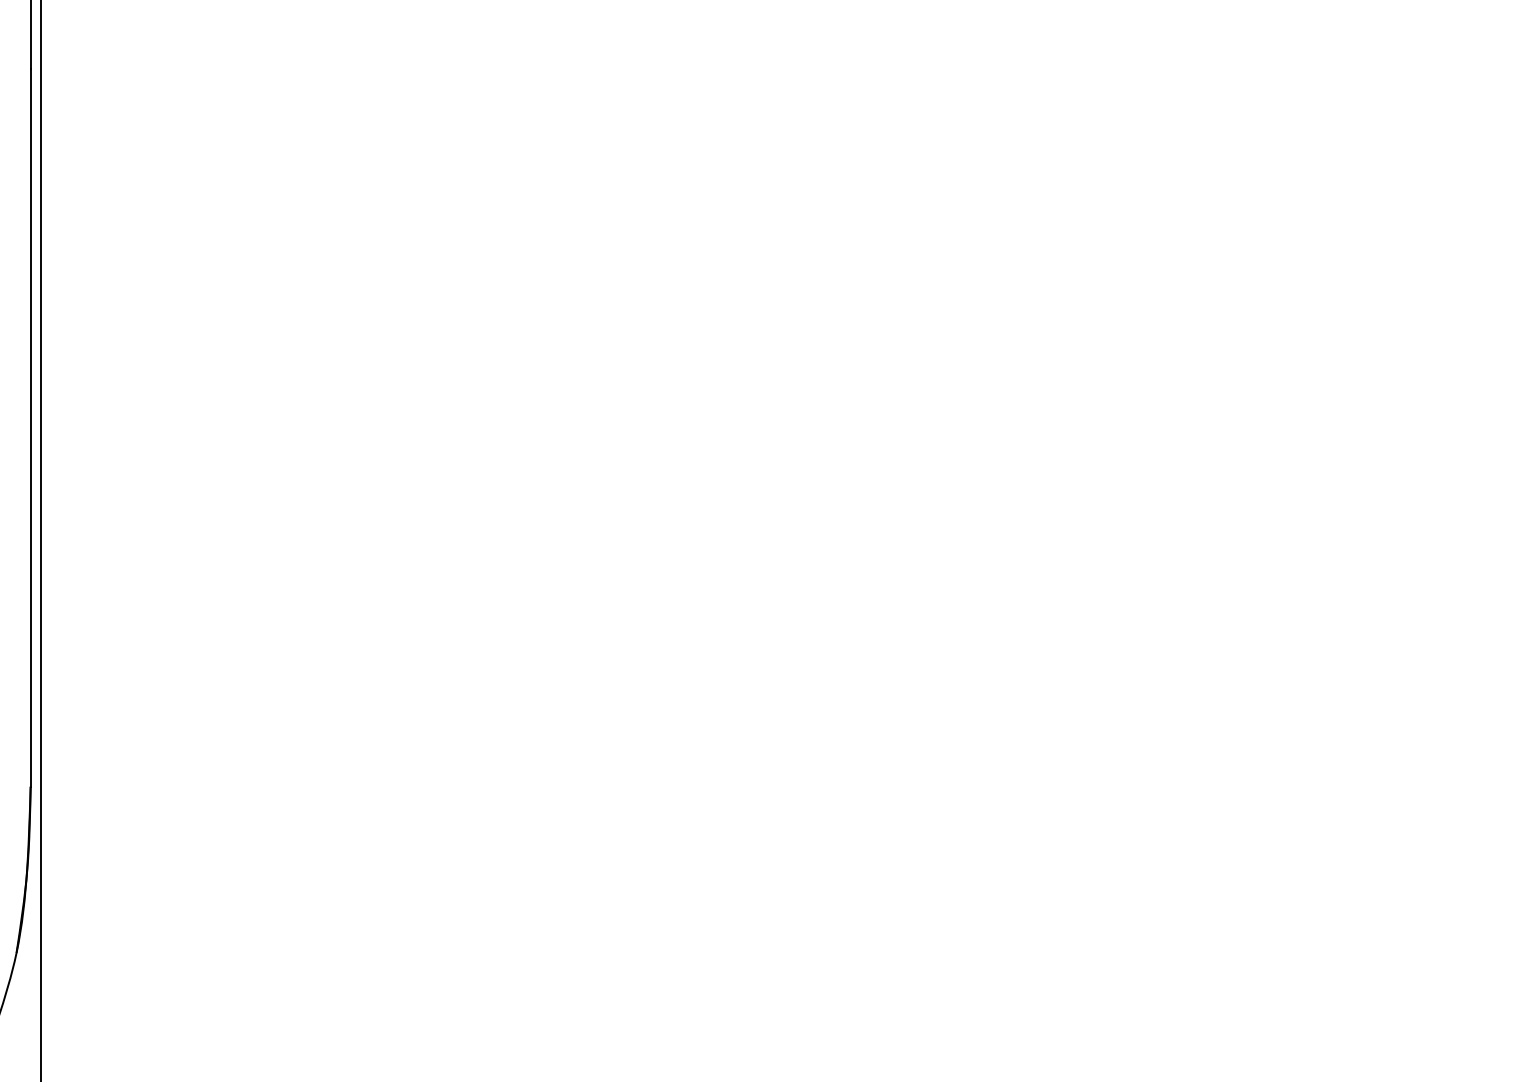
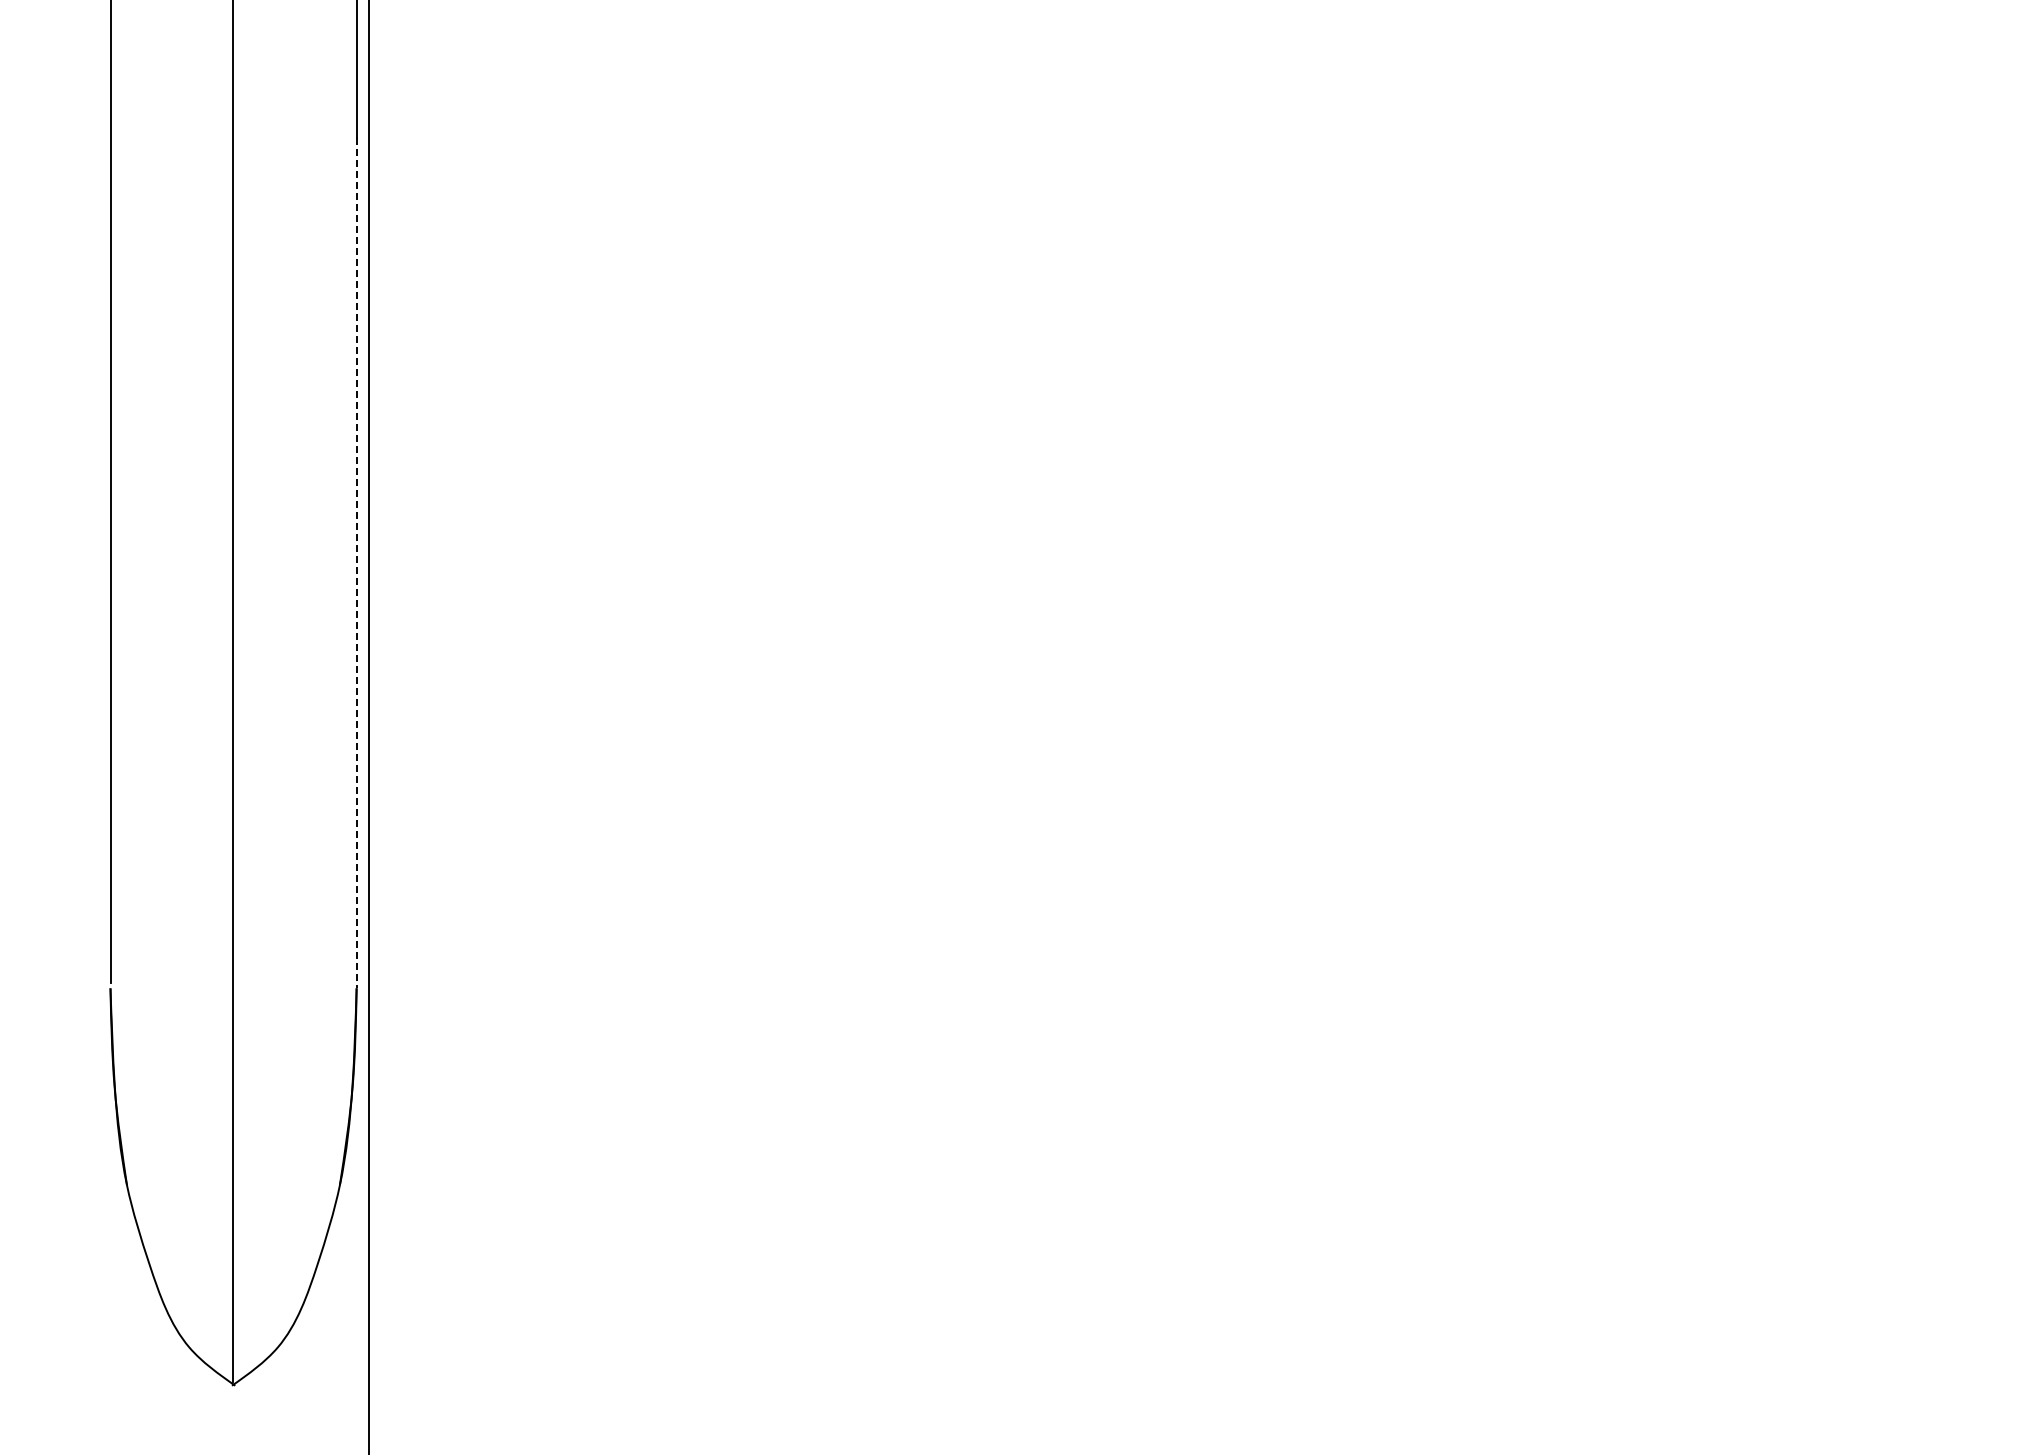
line: (30, 427) -> (356, 563), solid -> dashed

